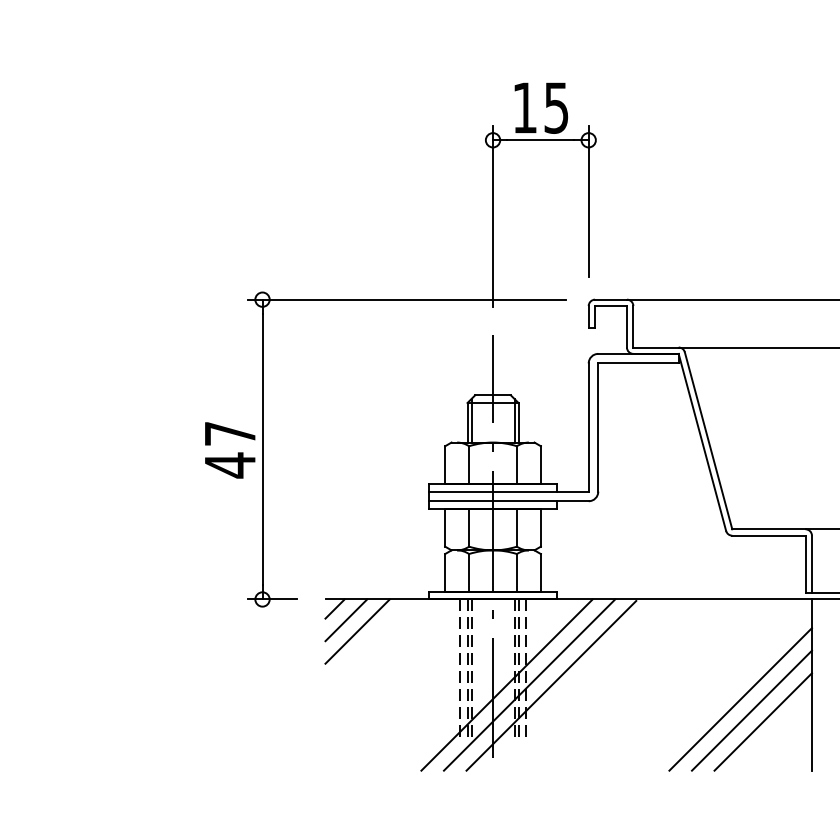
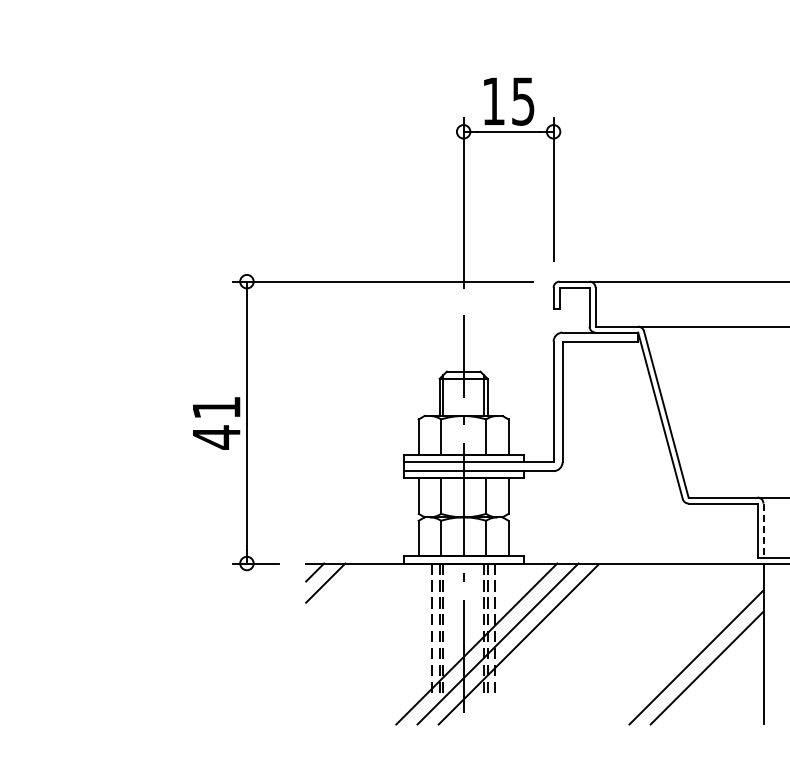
text: (230, 433) -> (216, 407), 47 -> 41
line: (811, 564) -> (763, 530), solid -> dashed
line: (357, 631) -> (336, 593), removed
line: (763, 721) -> (717, 678), removed

